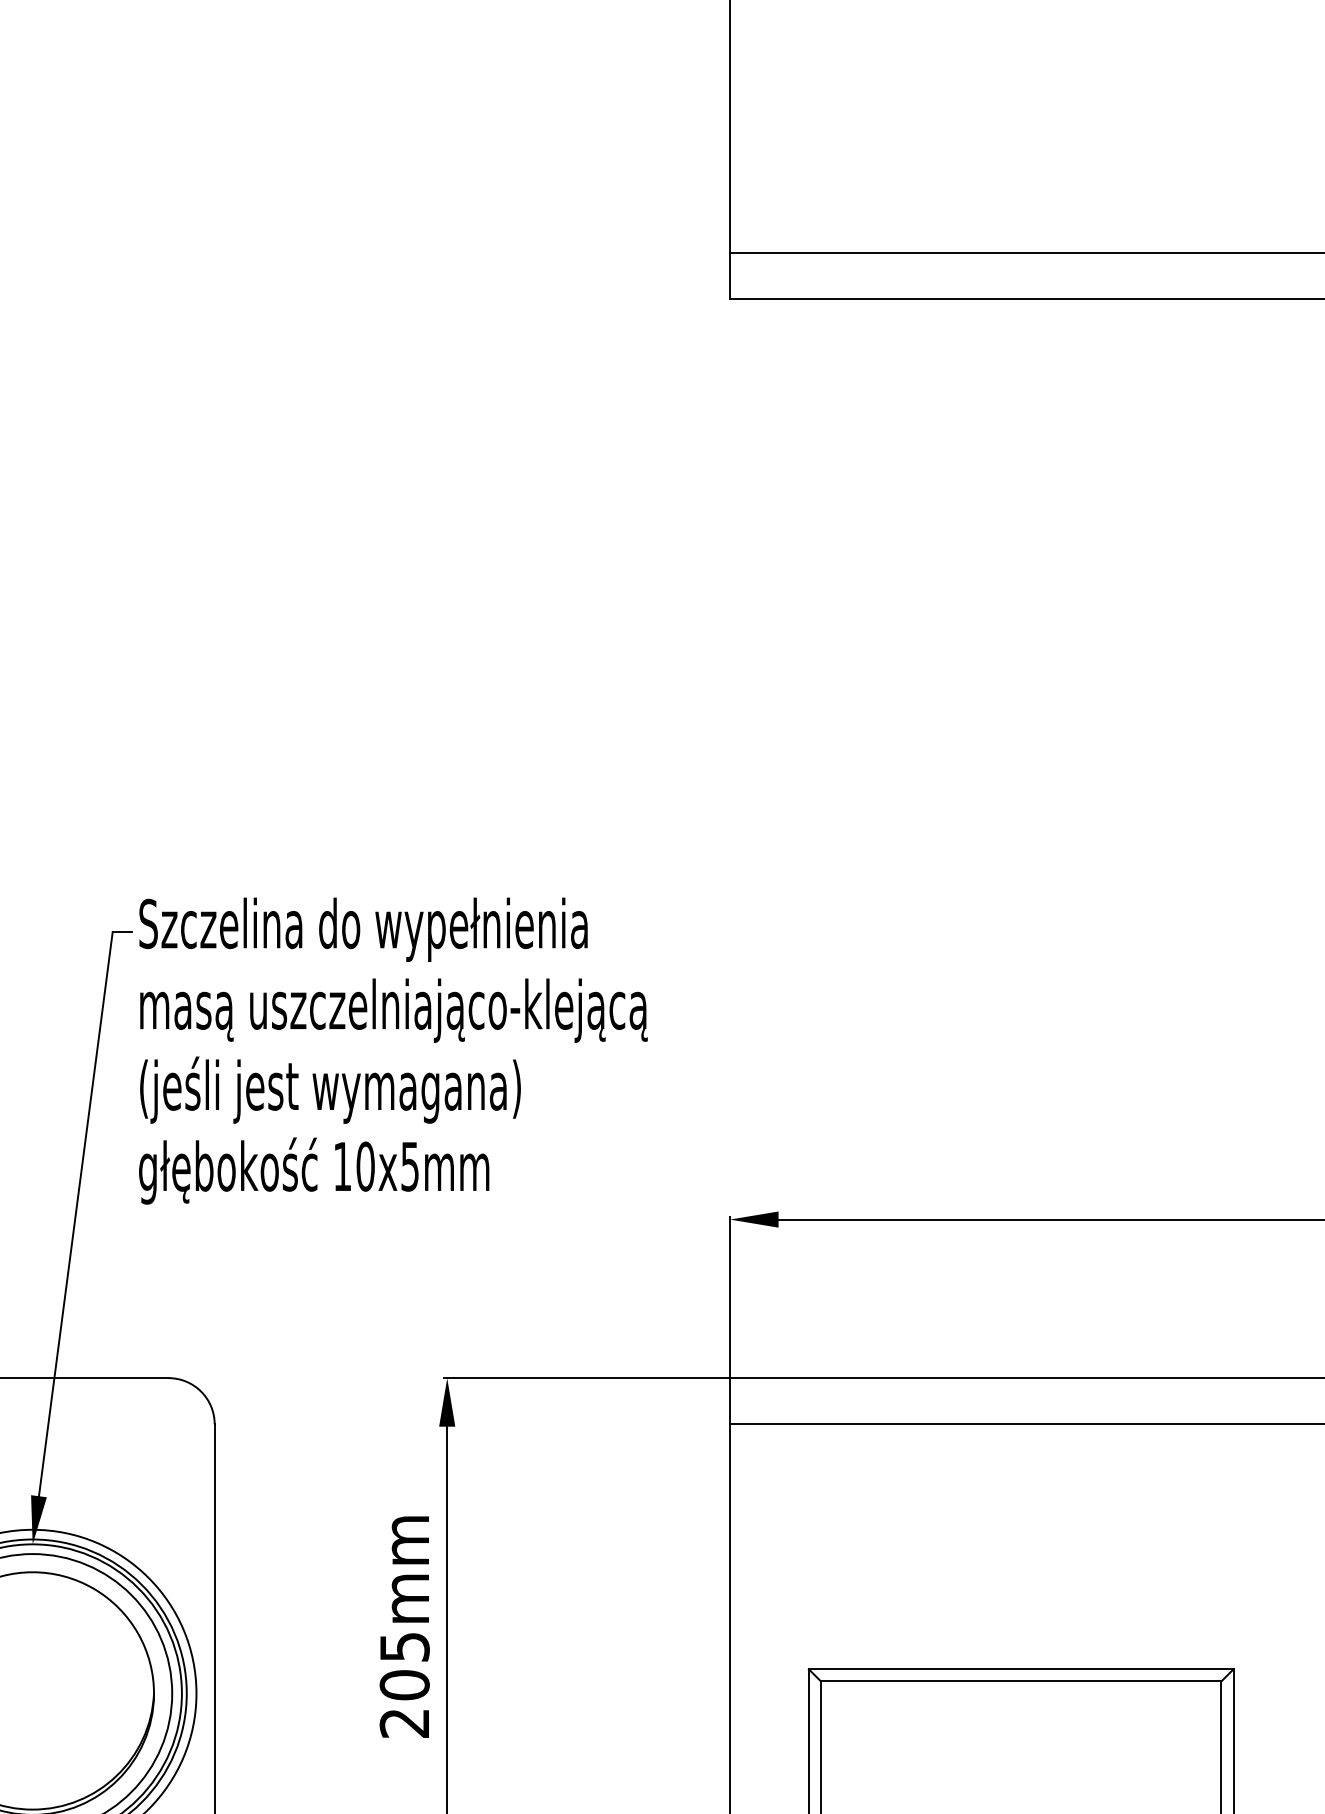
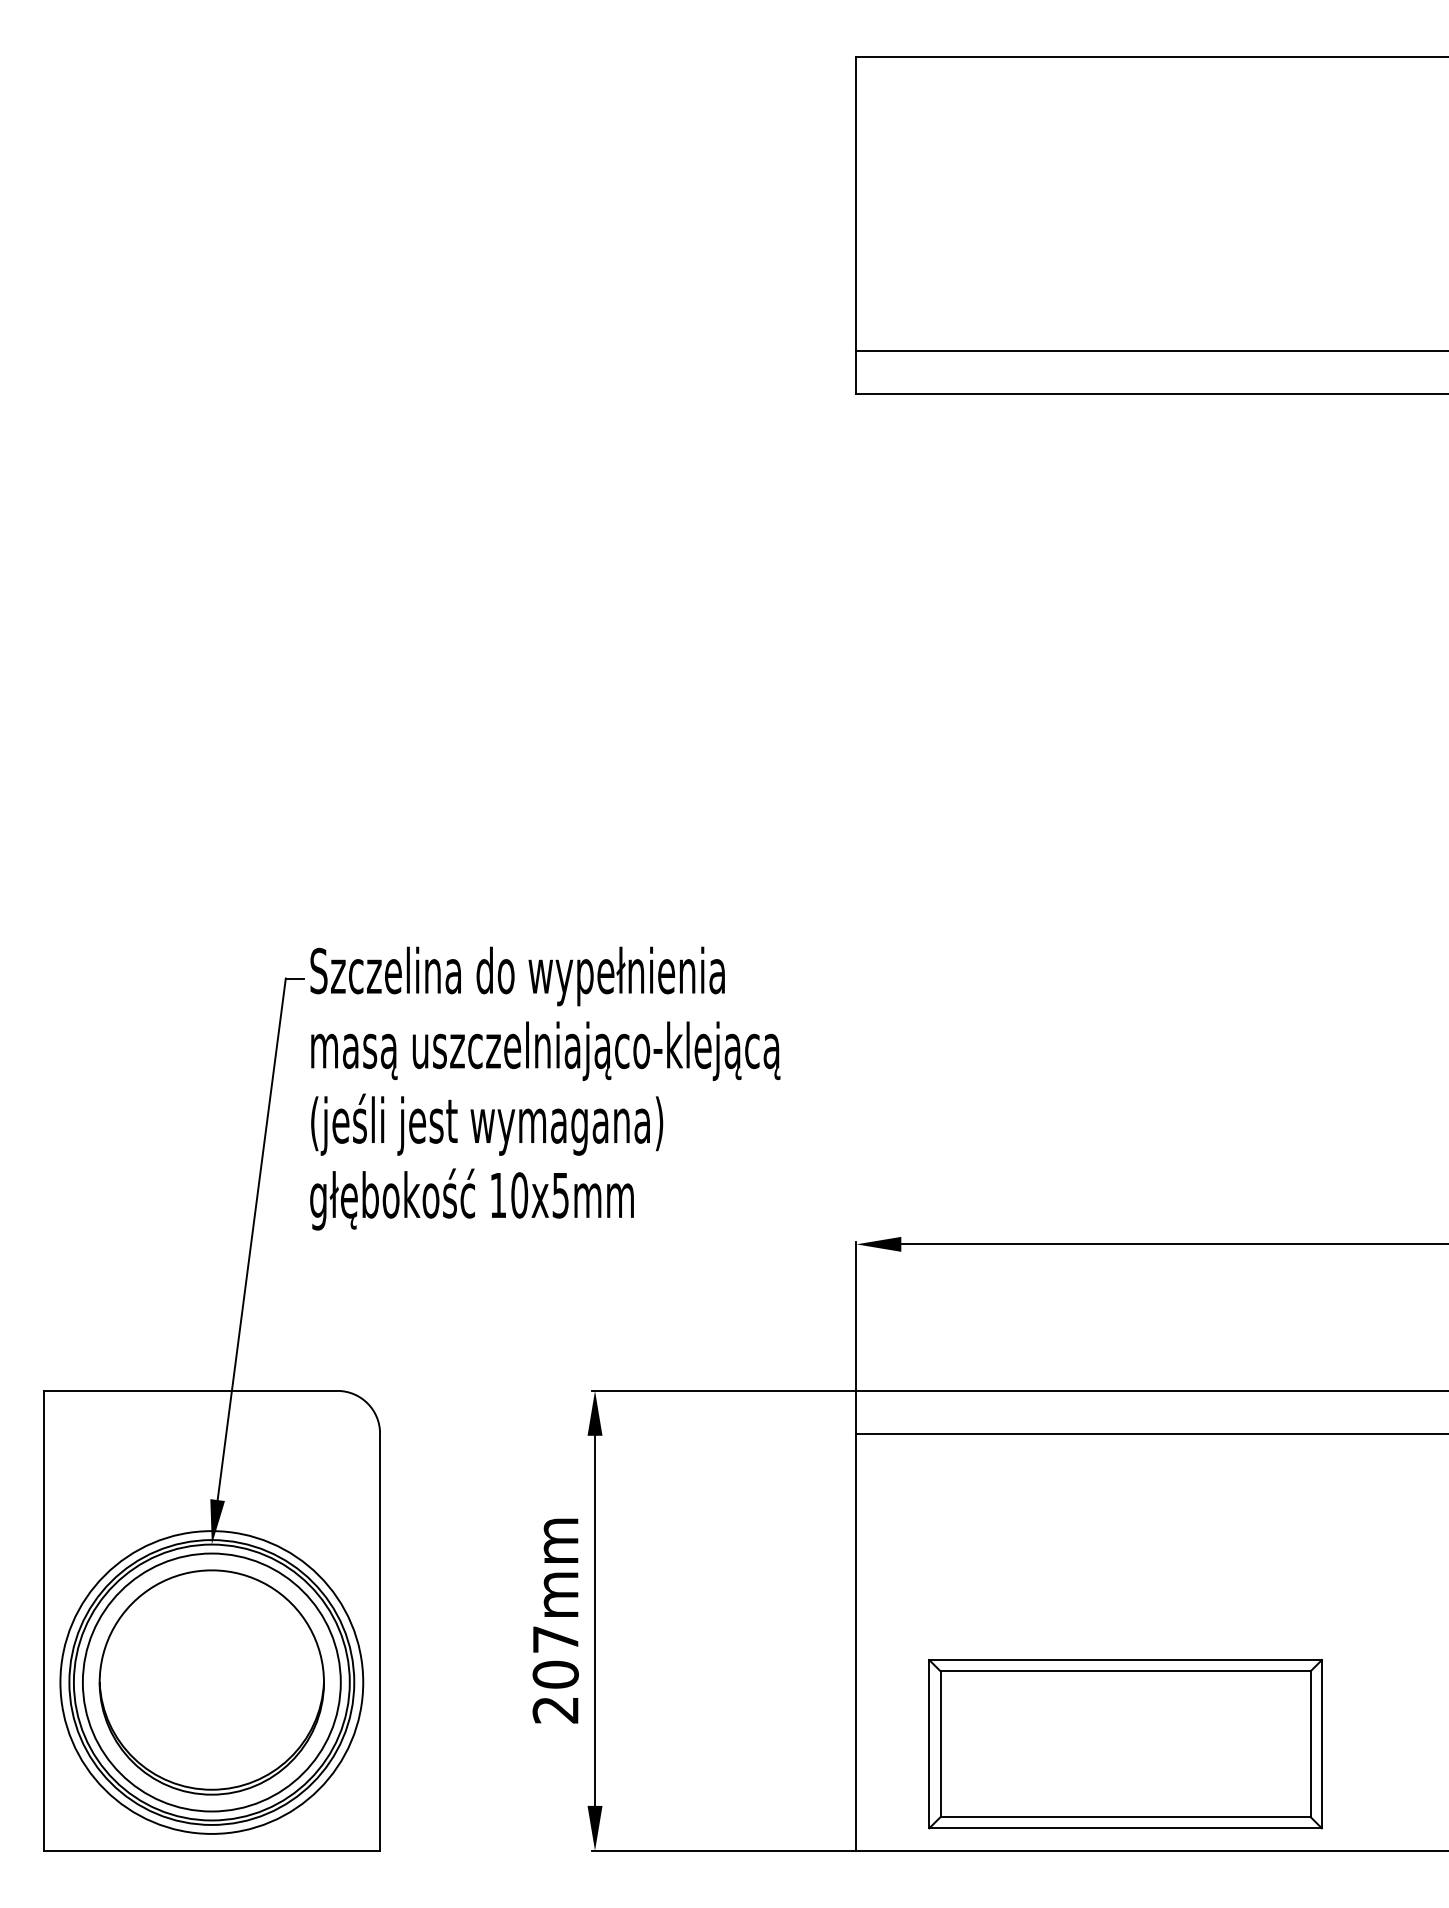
text: (404, 1647) -> (555, 1639), 205mm -> 207mm

